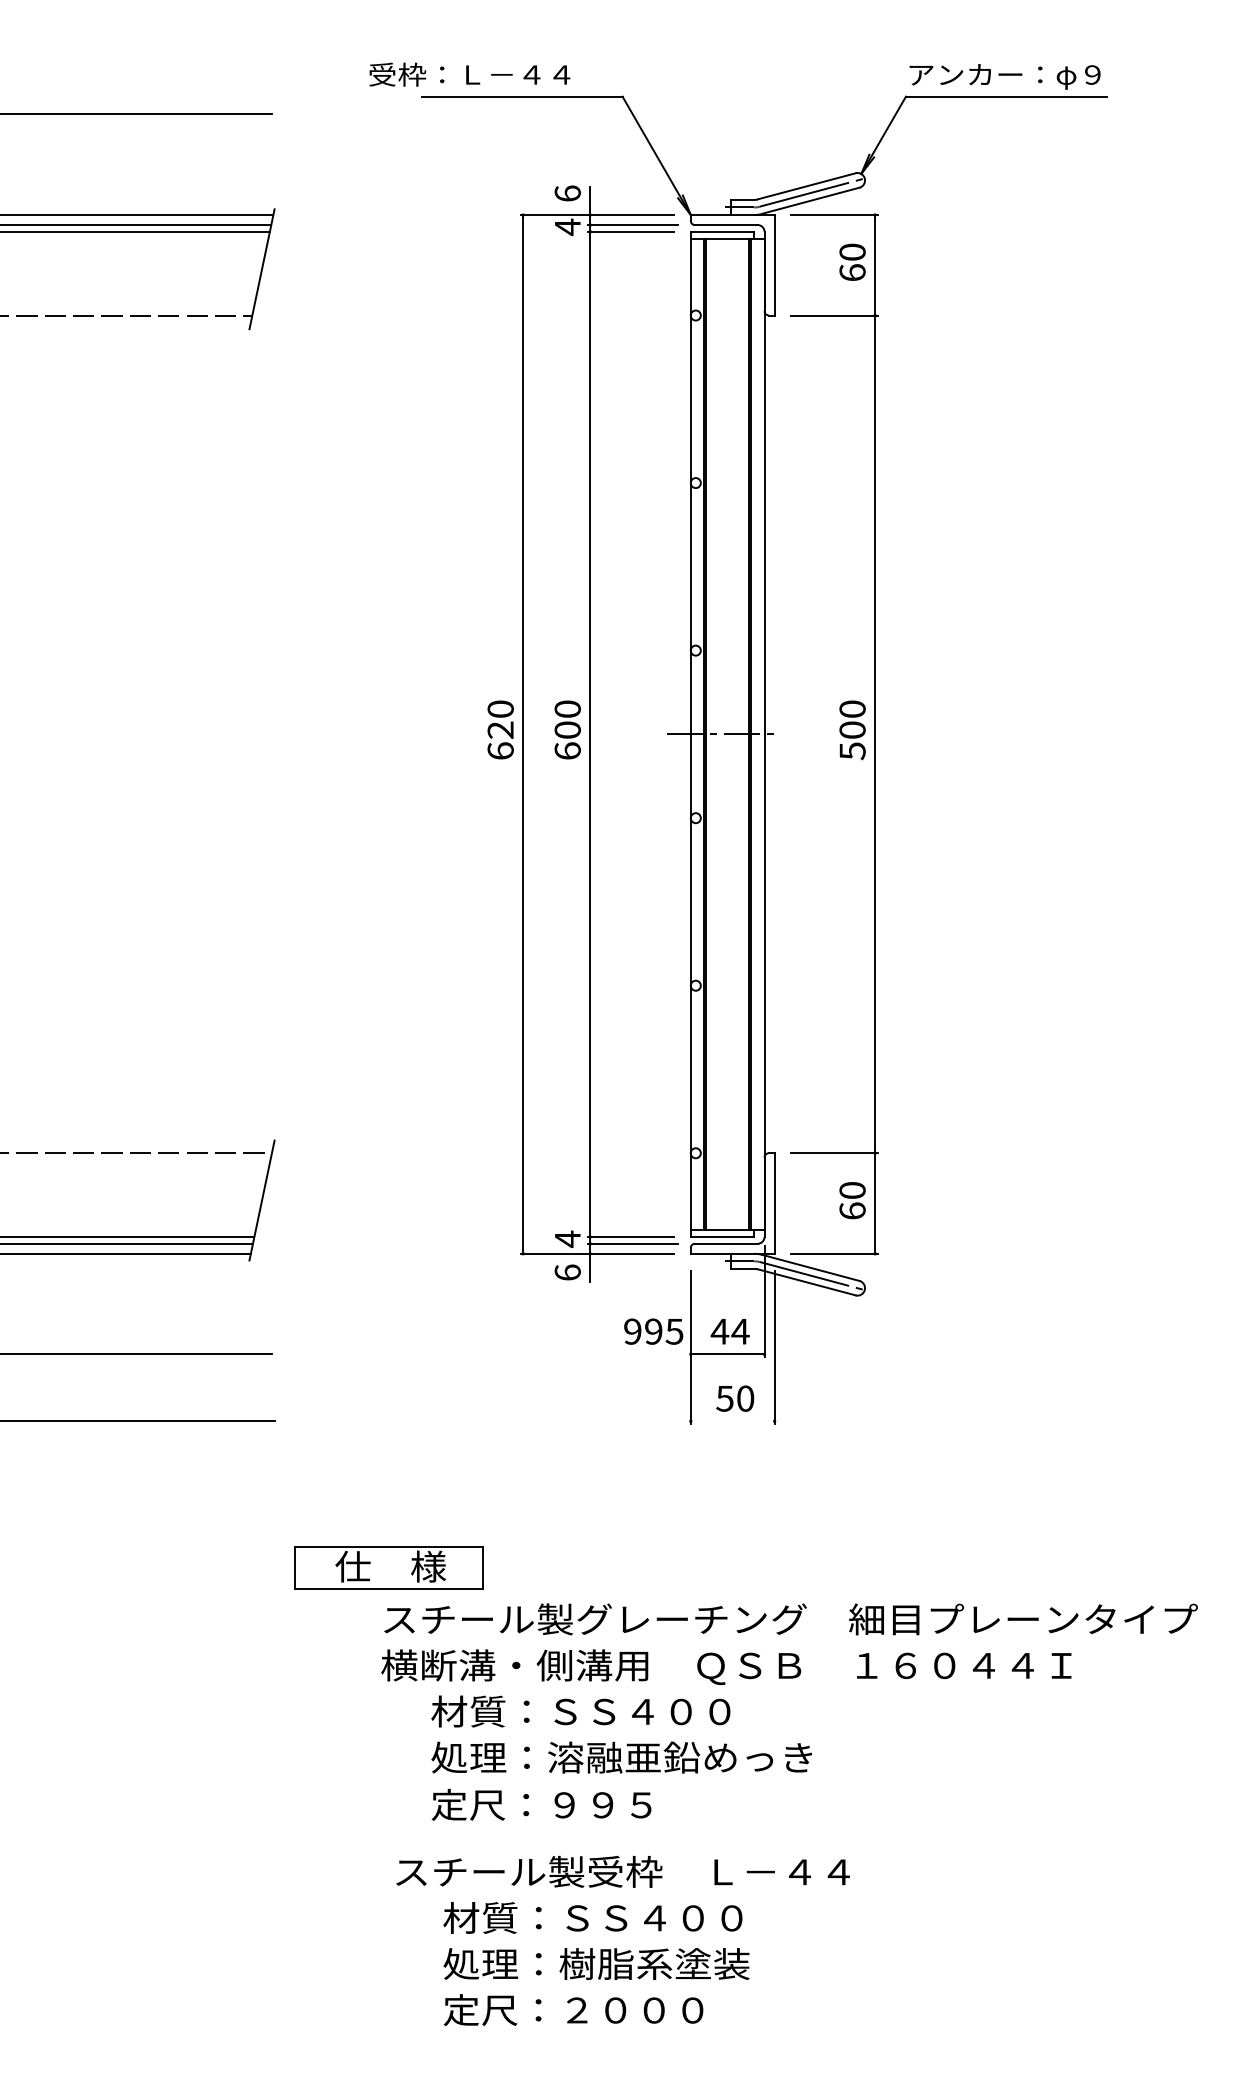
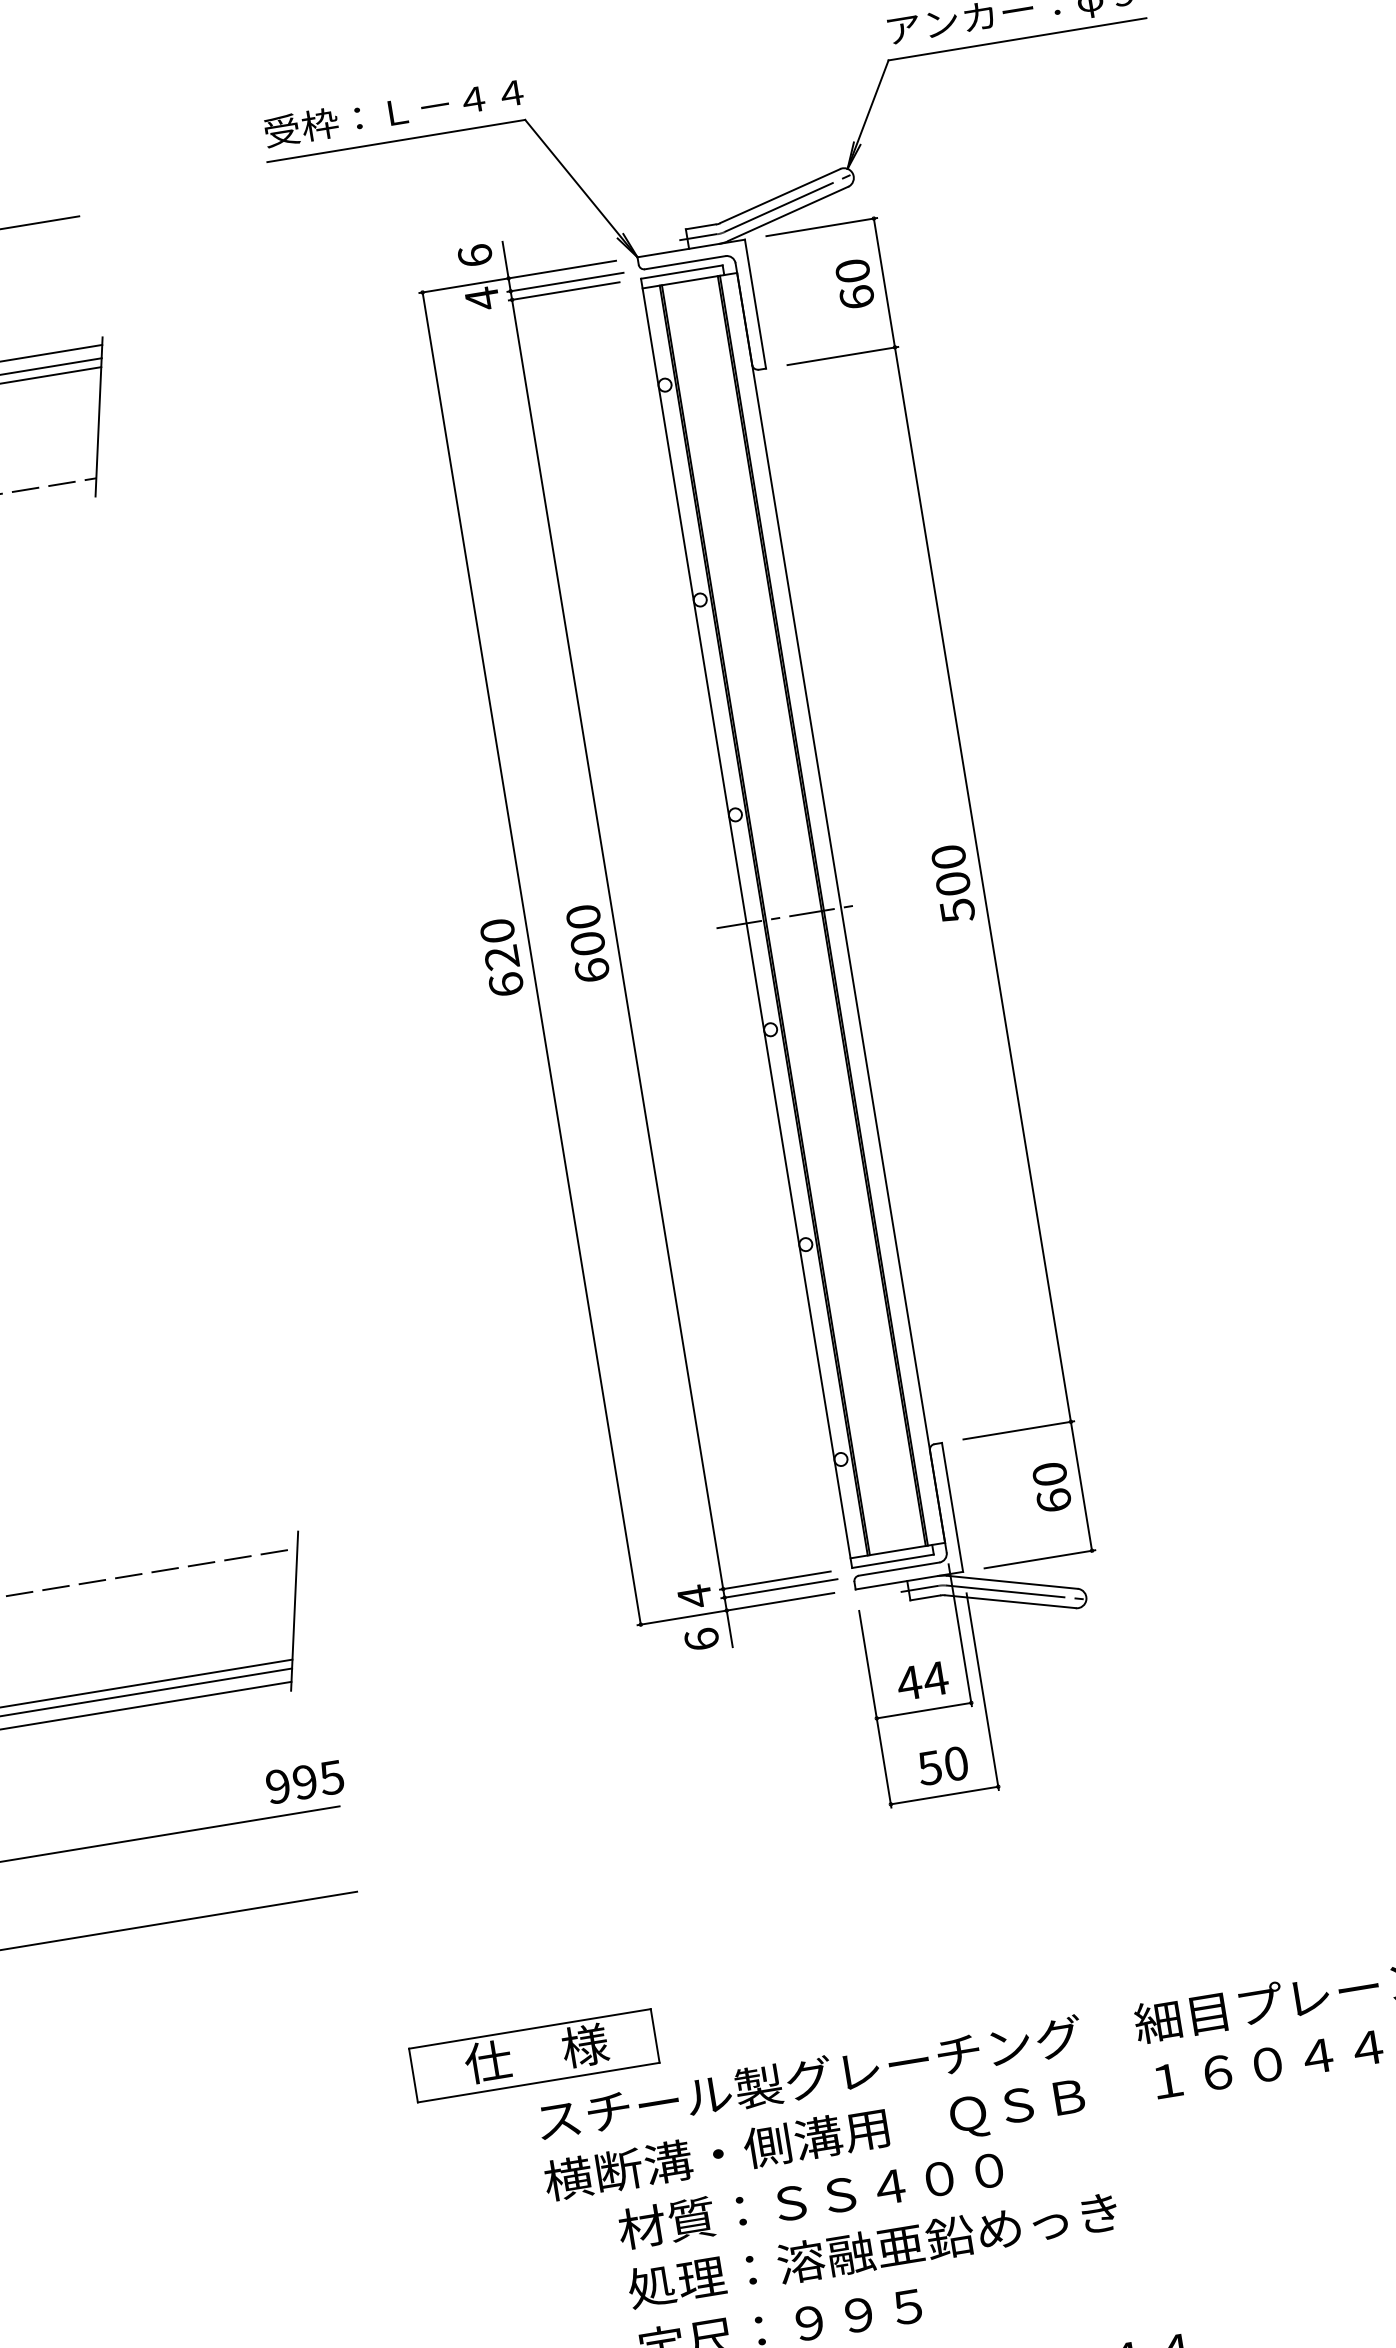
text: (469, 74) -> (393, 112), moved
text: (653, 1331) -> (304, 1781), moved
line: (732, 1421) -> (944, 1795), added

